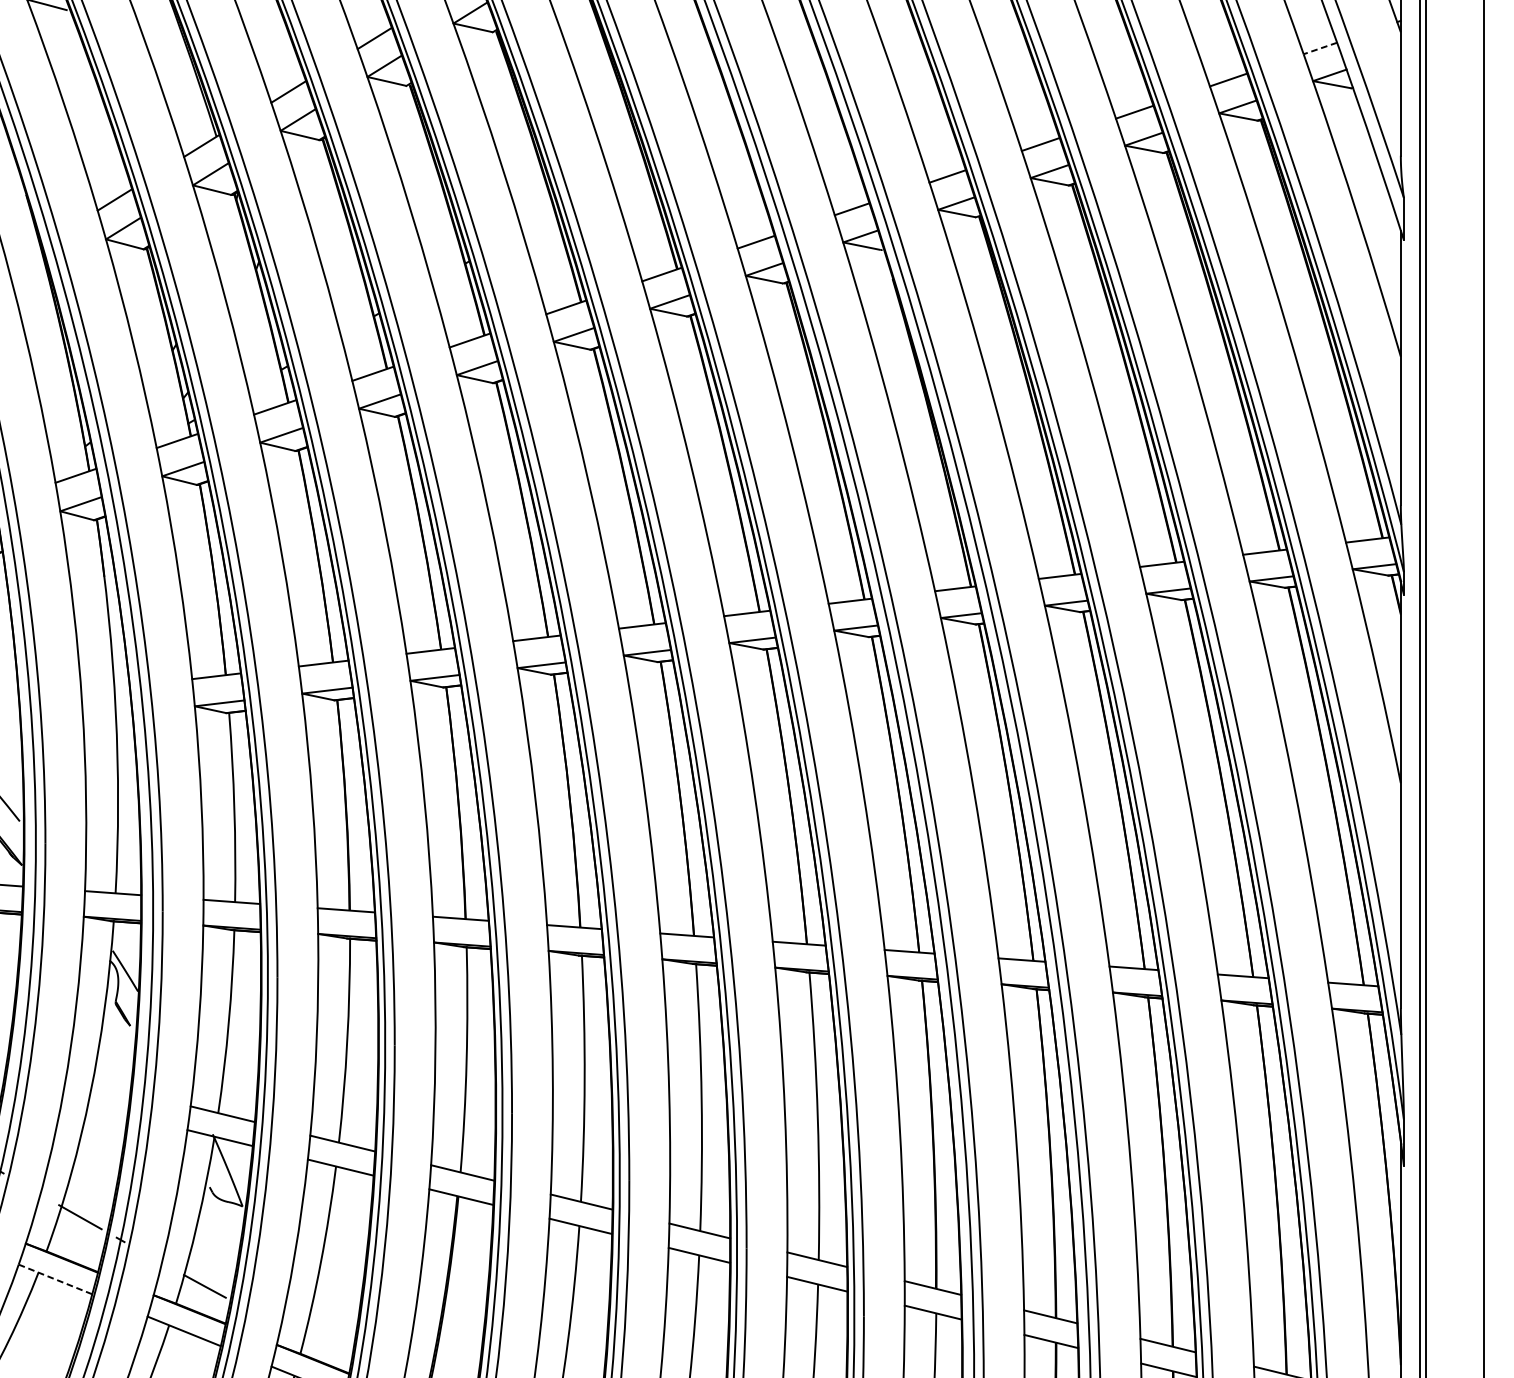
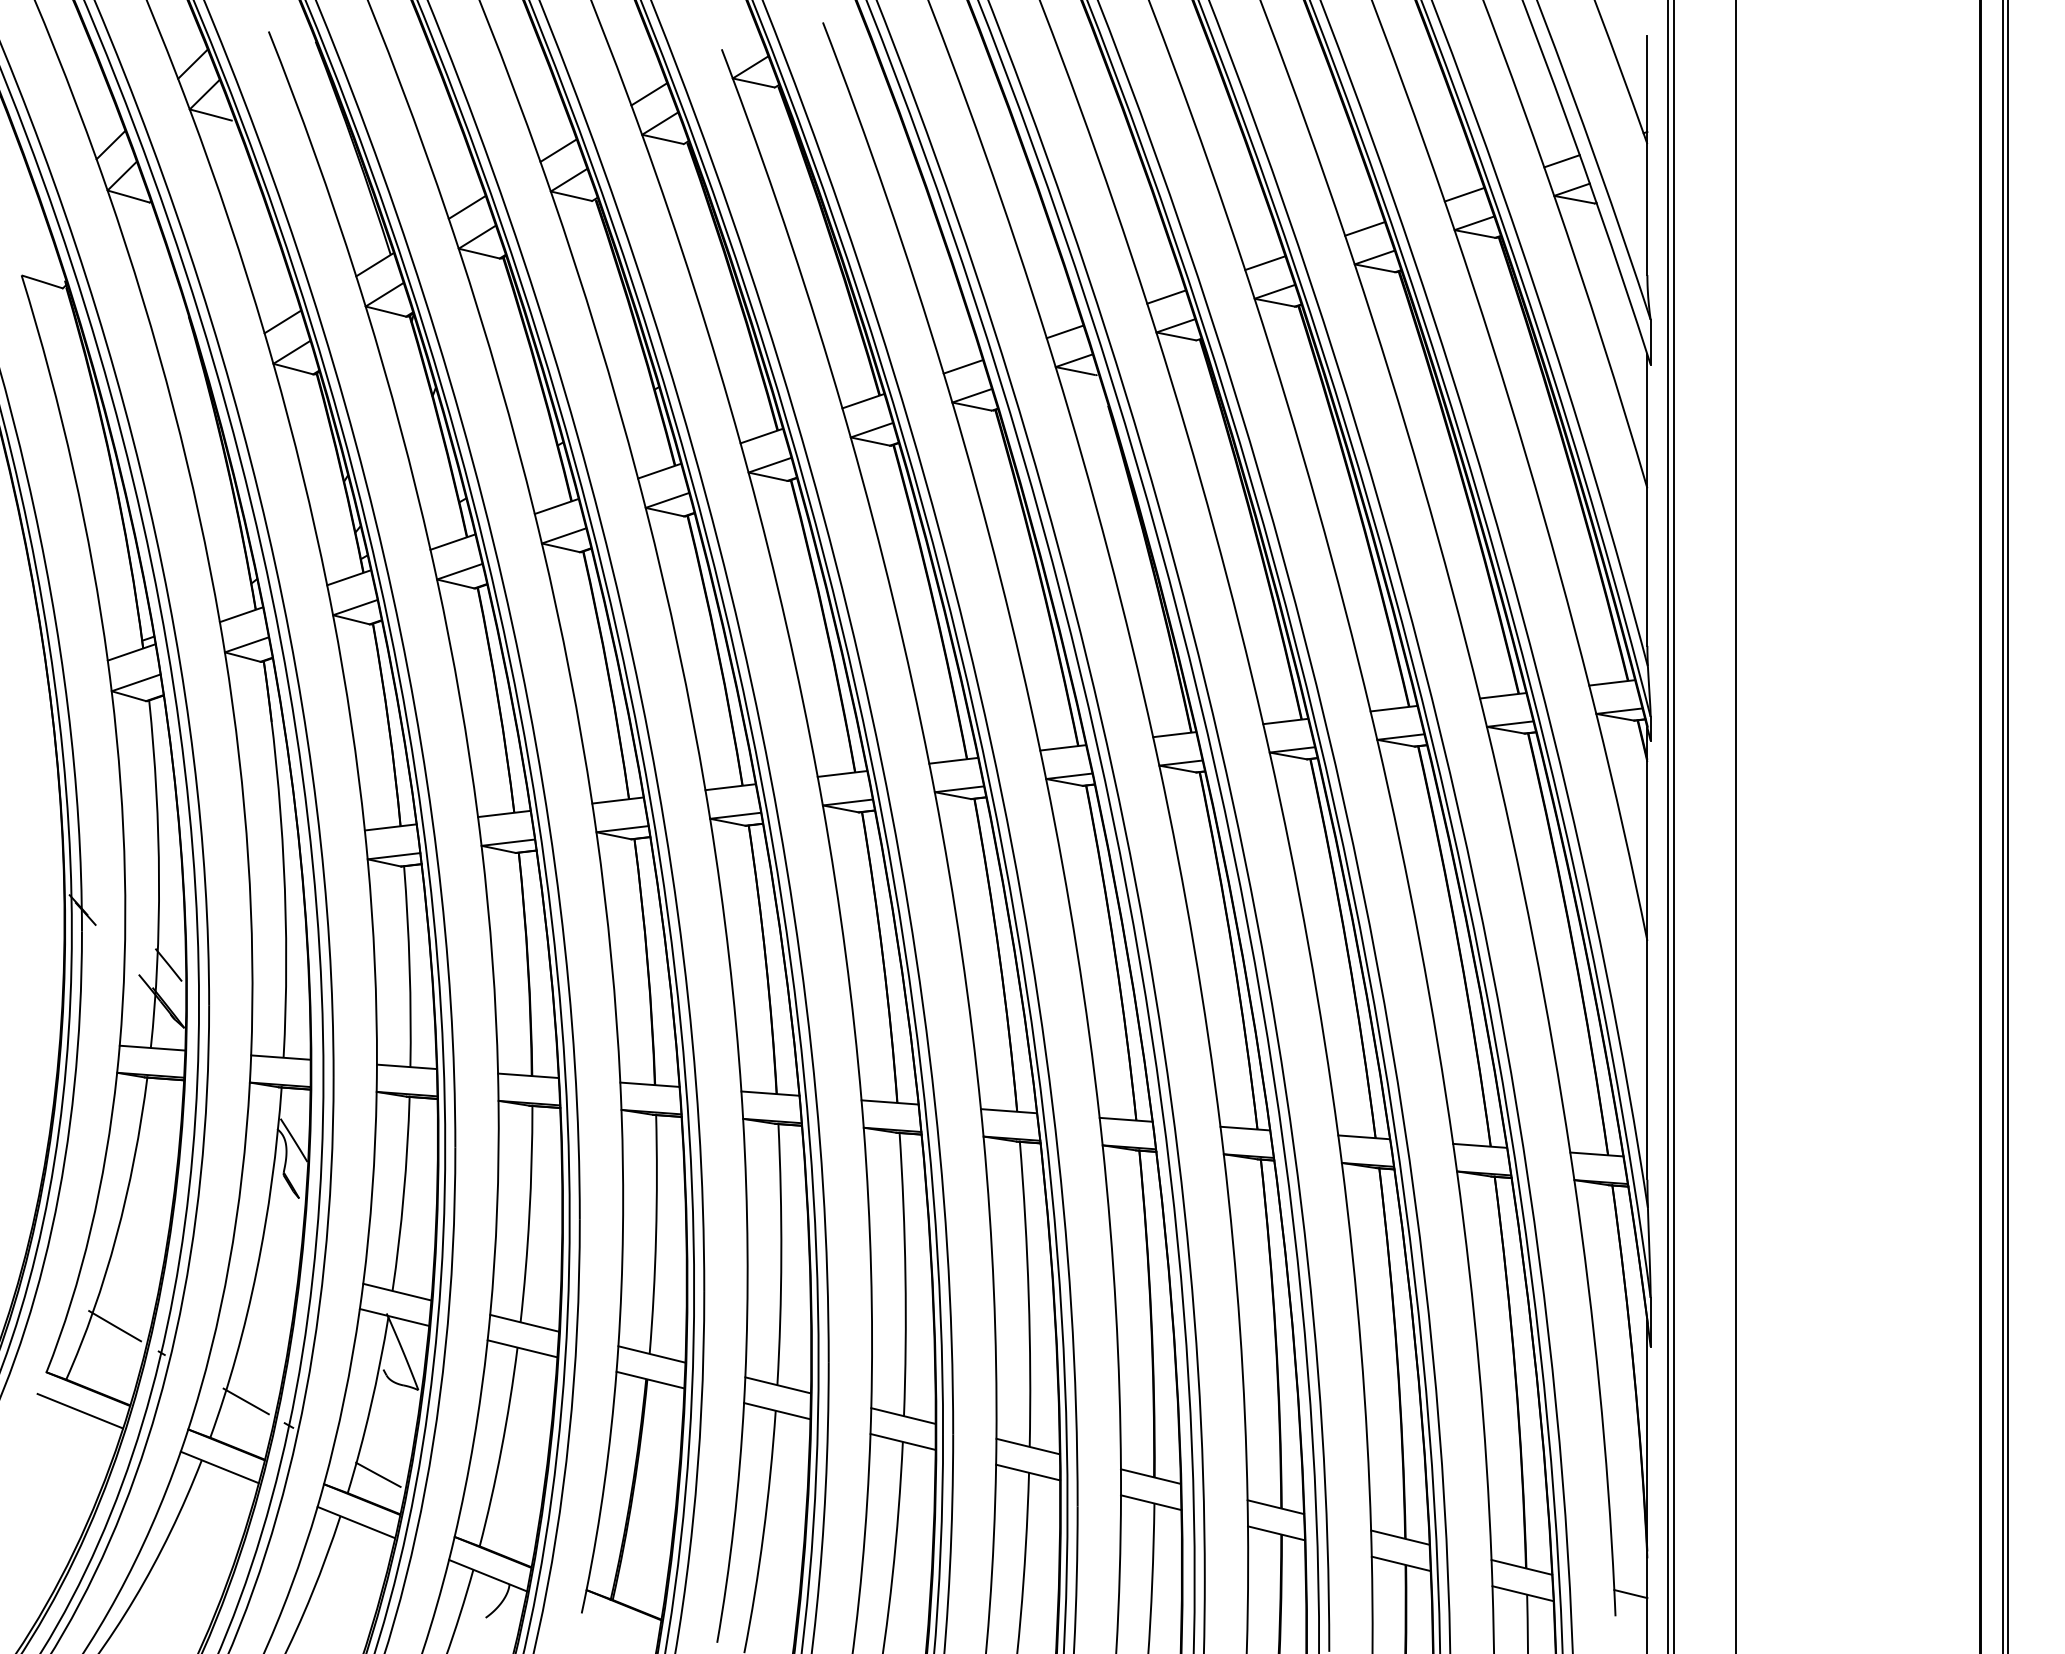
line: (1320, 48) -> (1562, 161), dashed -> solid
line: (55, 1279) -> (219, 1467), dashed -> solid

